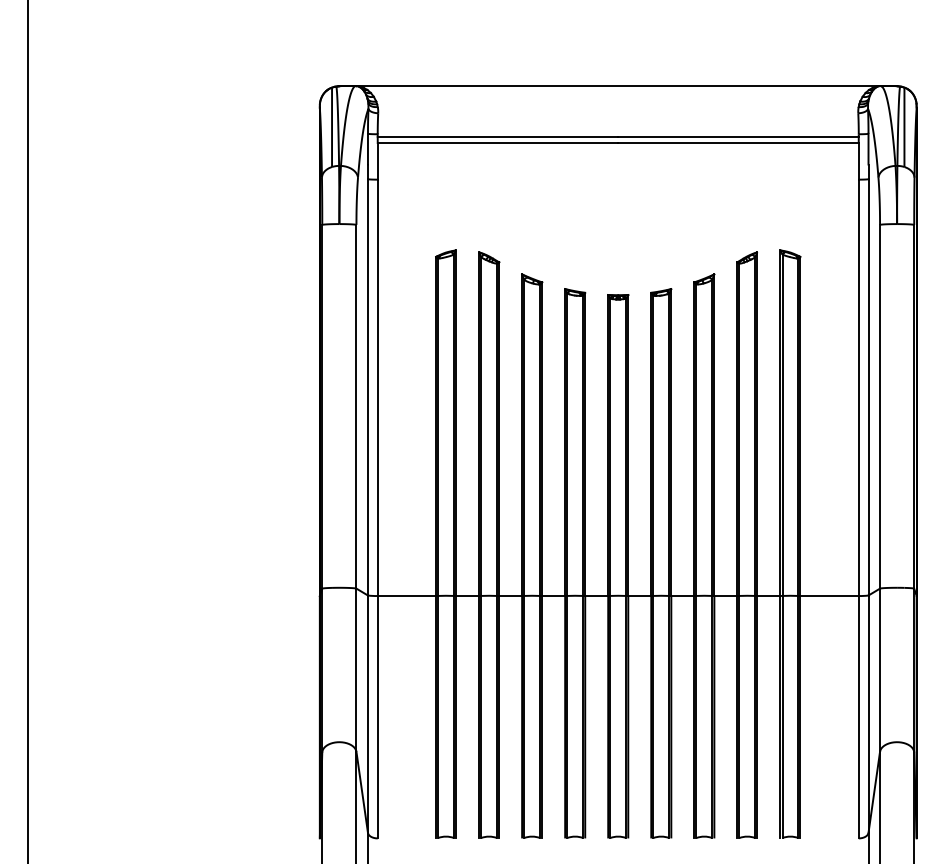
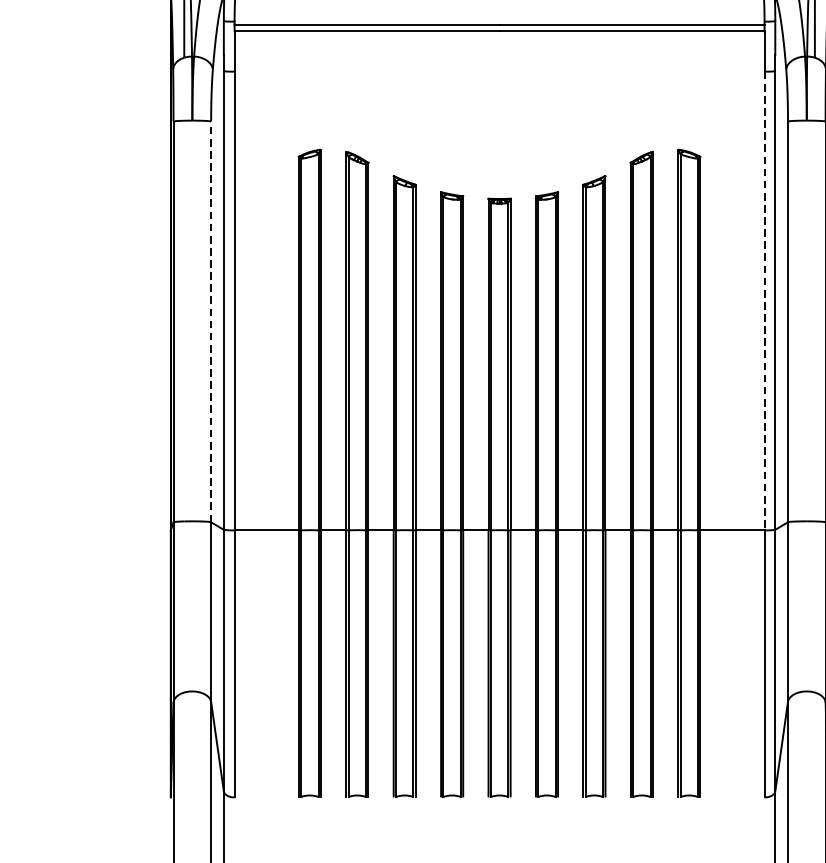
line: (858, 388) -> (764, 301), solid -> dashed
line: (356, 406) -> (211, 321), solid -> dashed

